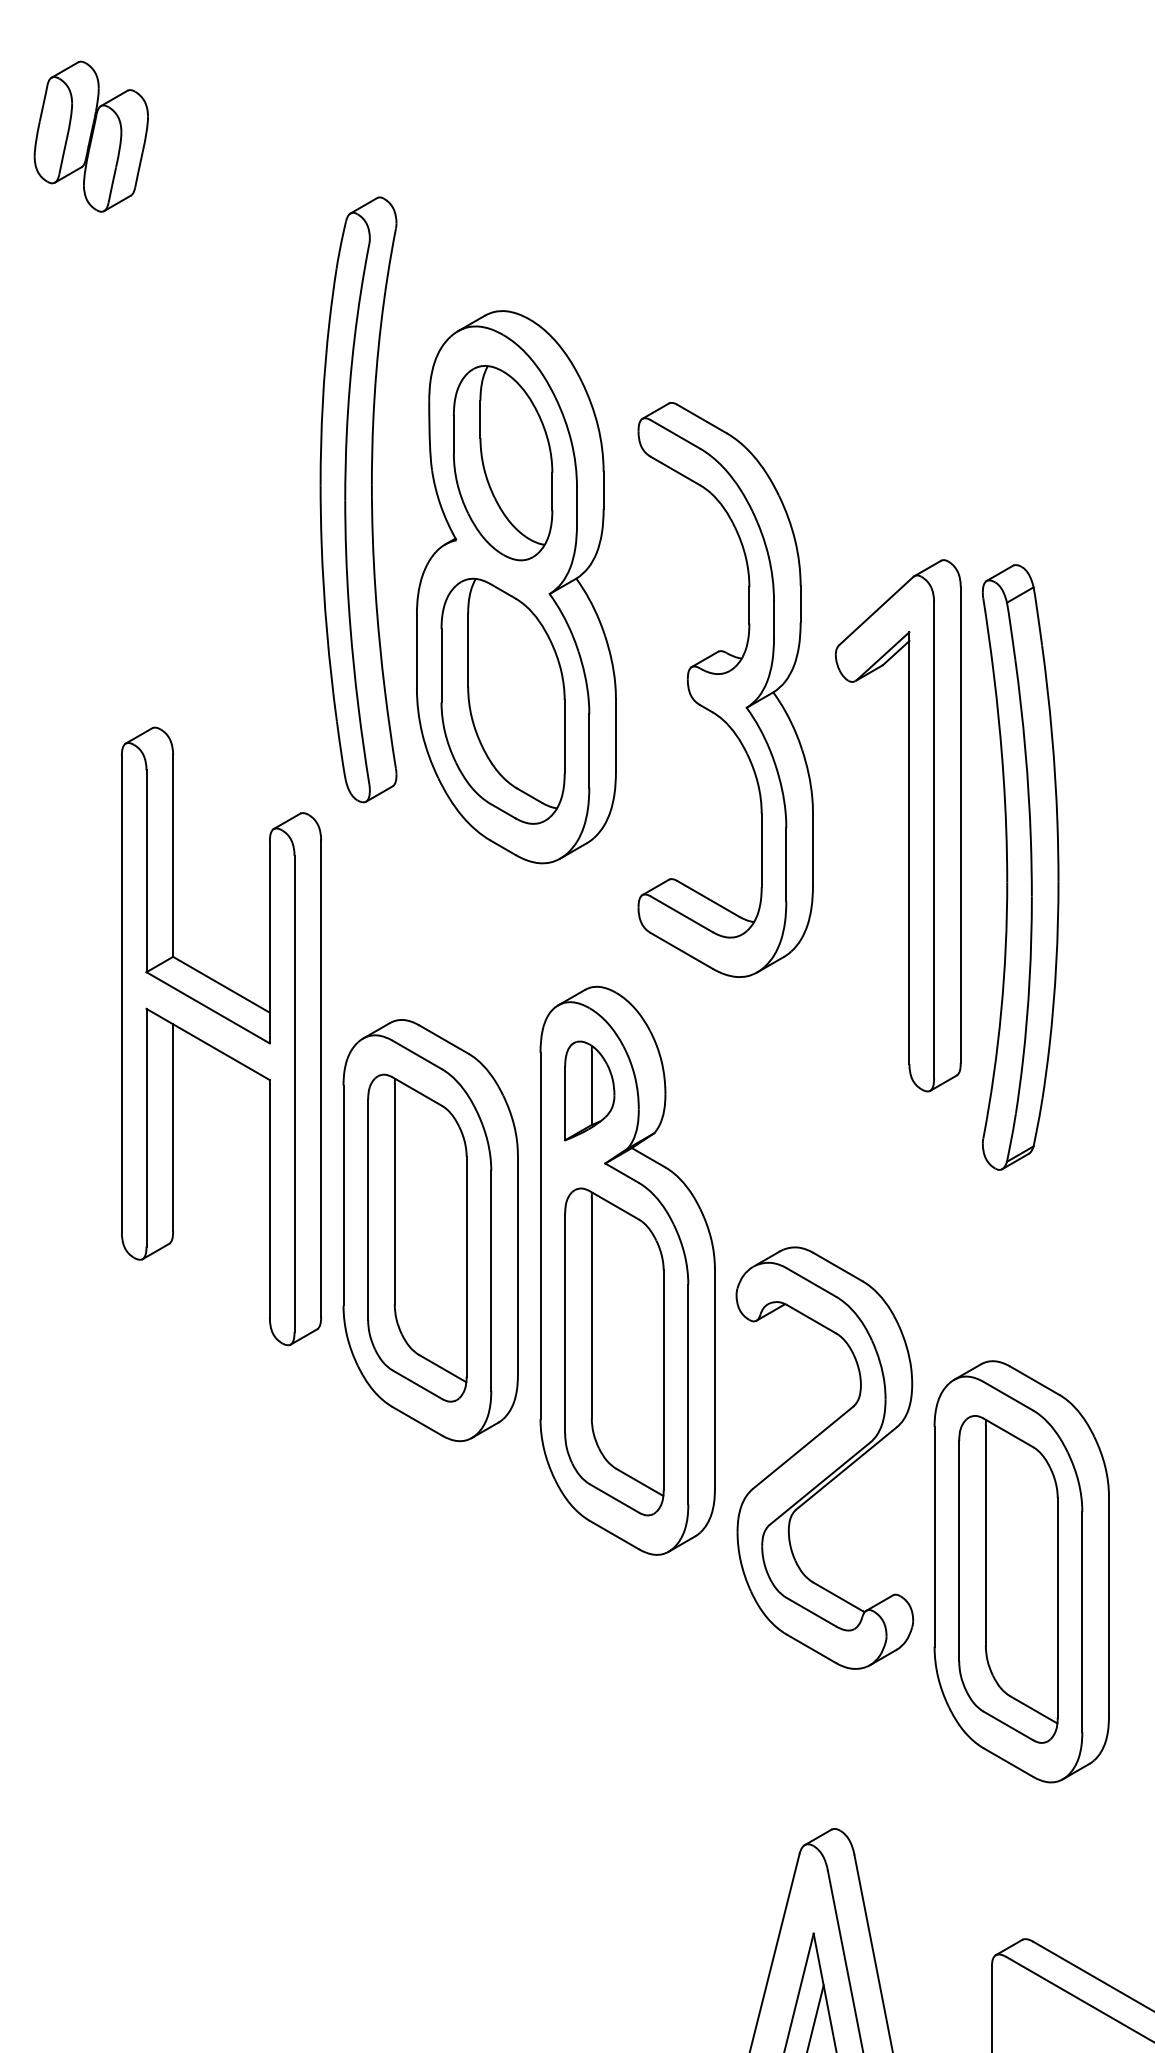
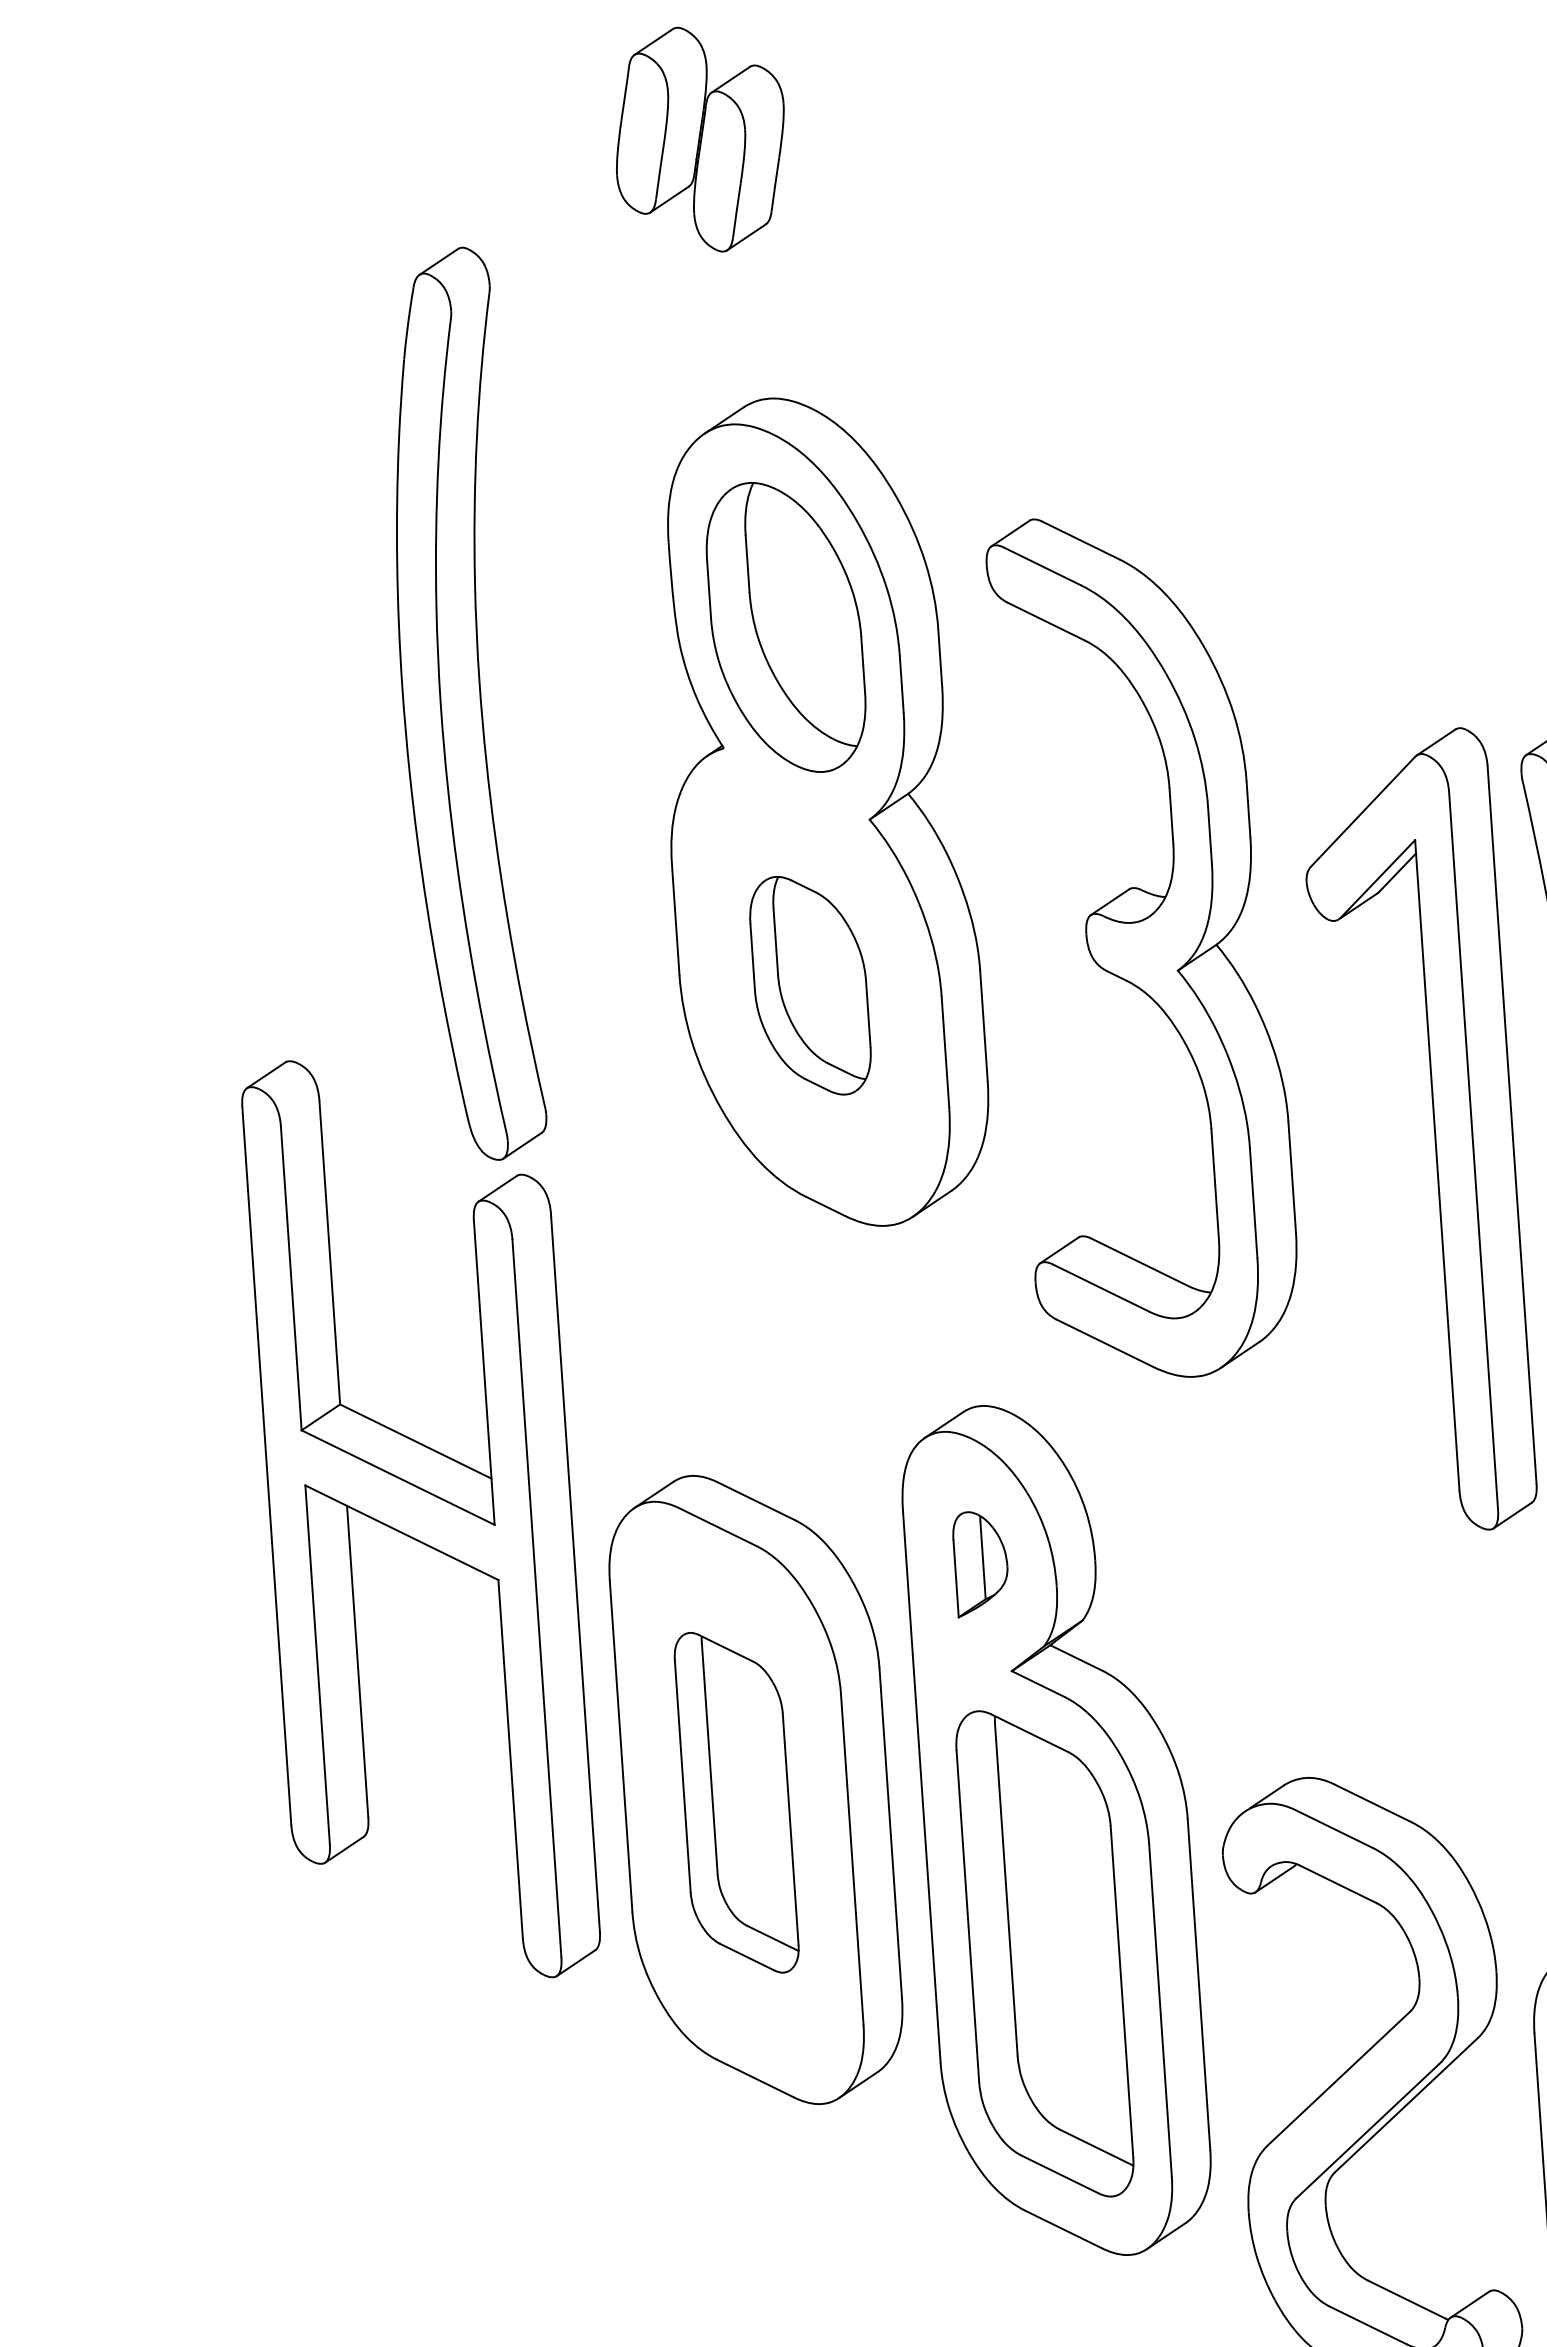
part: (90, 136) -> (699, 139), moved
part: (358, 499) -> (460, 704), moved
part: (502, 700) -> (809, 984), size x0.6
part: (589, 1090) -> (980, 1562), size x0.7
part: (417, 1237) -> (736, 1801), size x0.7

